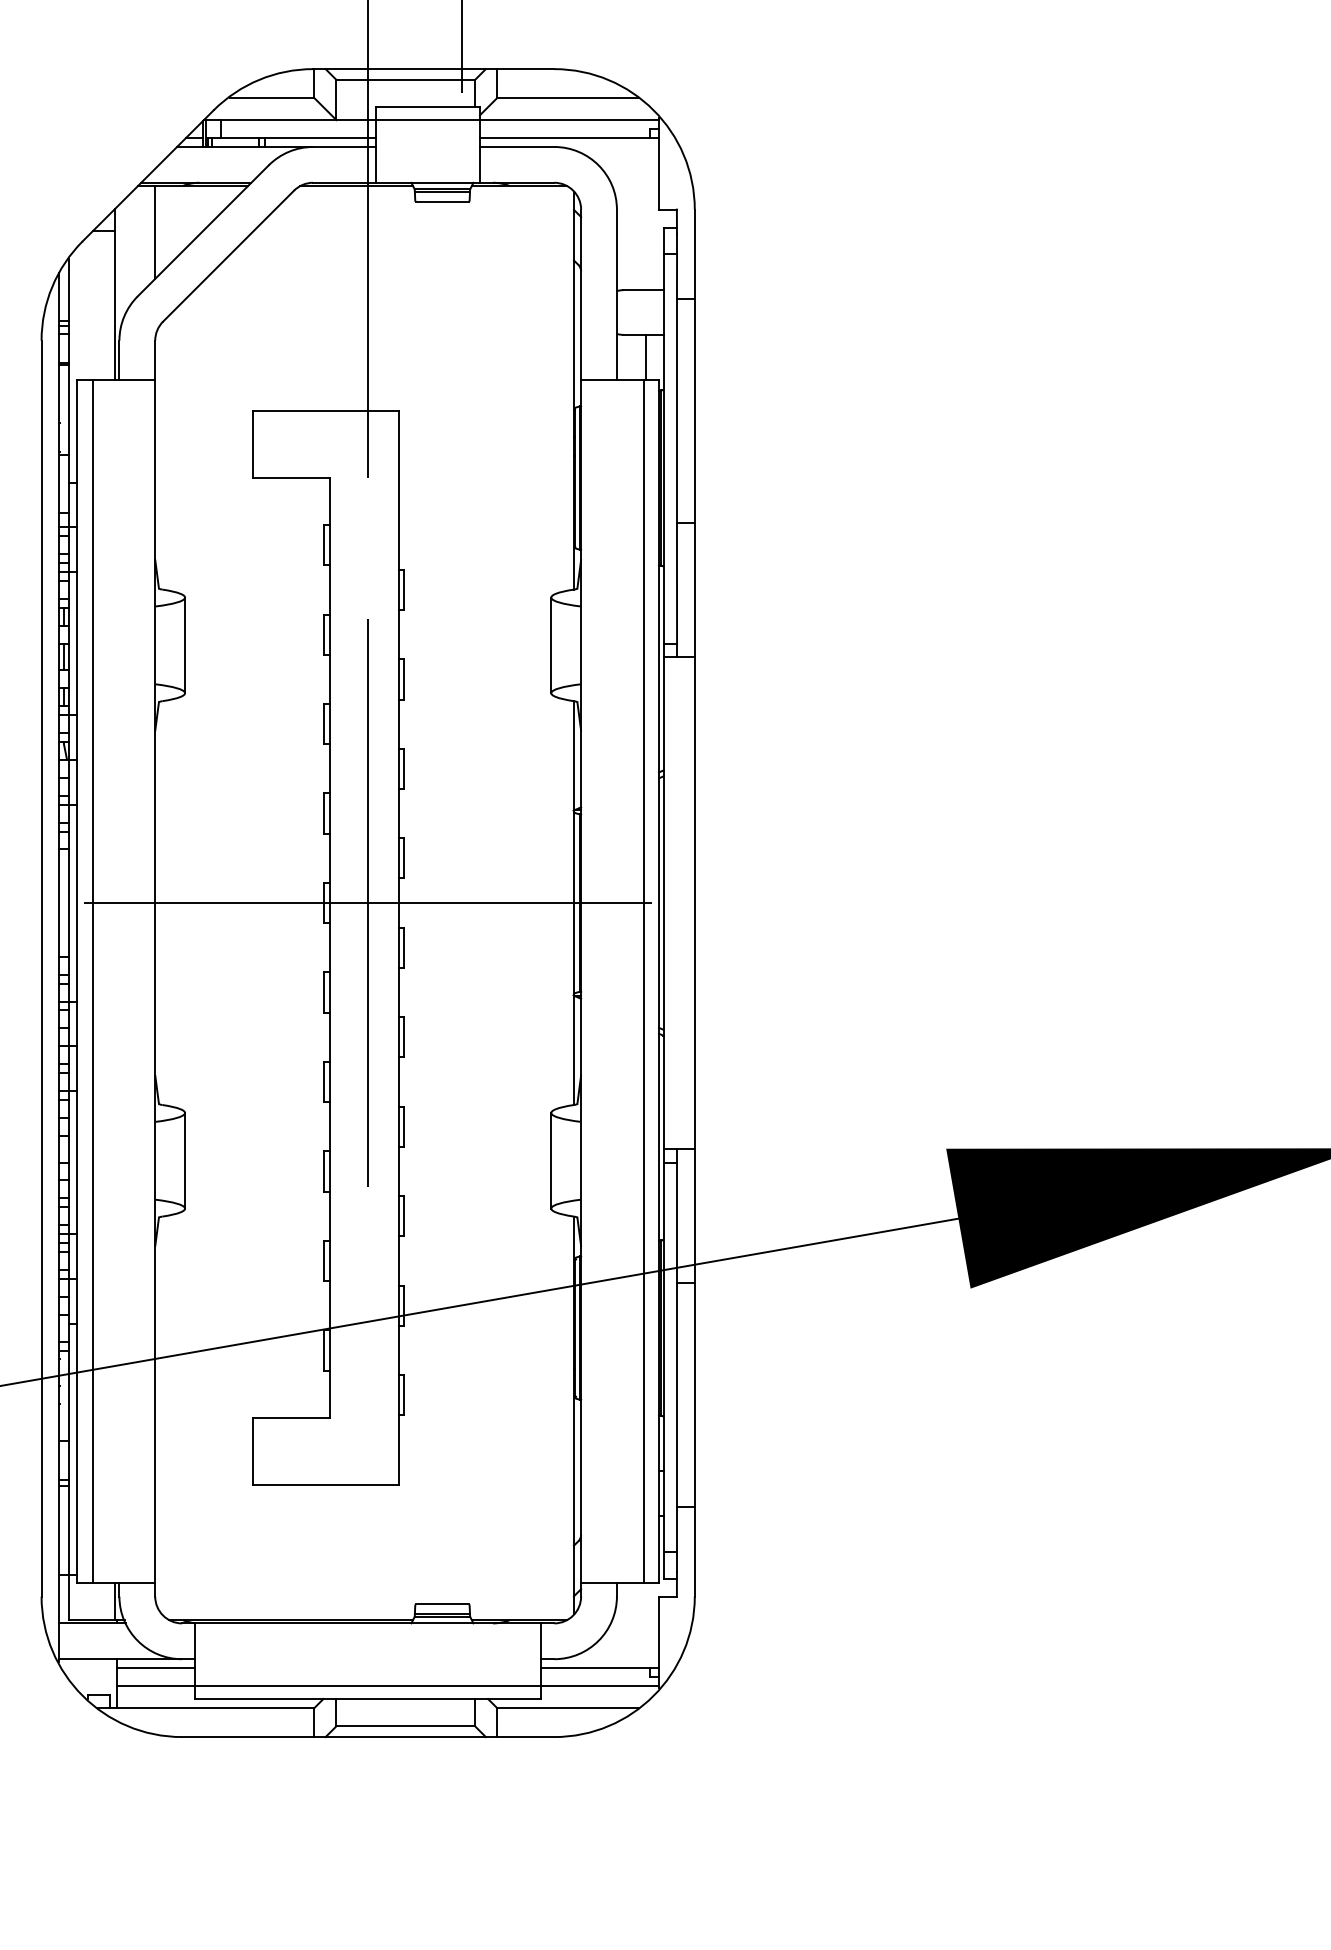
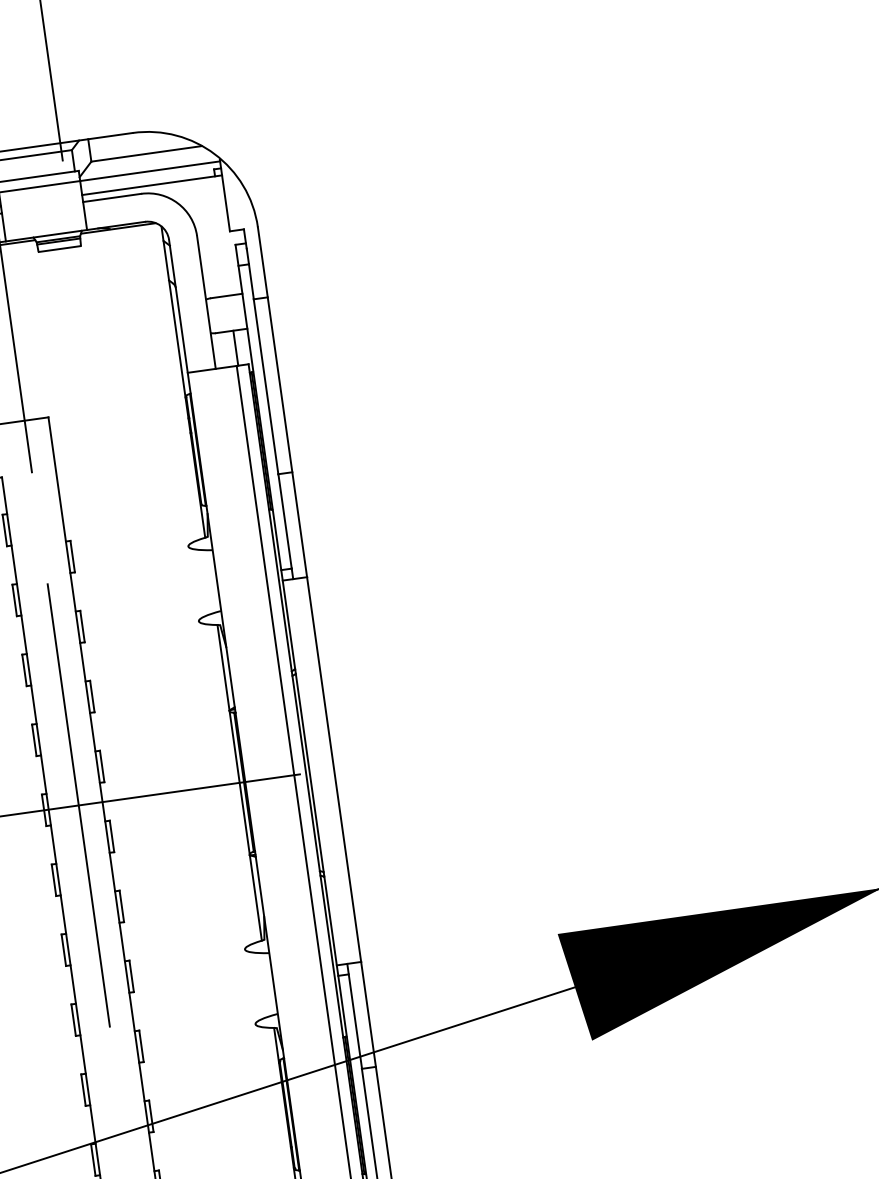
line: (551, 645) -> (193, 583), removed
line: (551, 1160) -> (250, 986), removed

